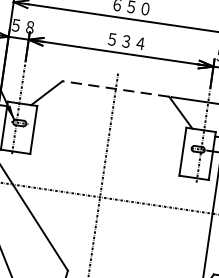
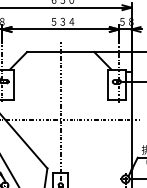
line: (115, 89) -> (60, 52), dashed -> solid

